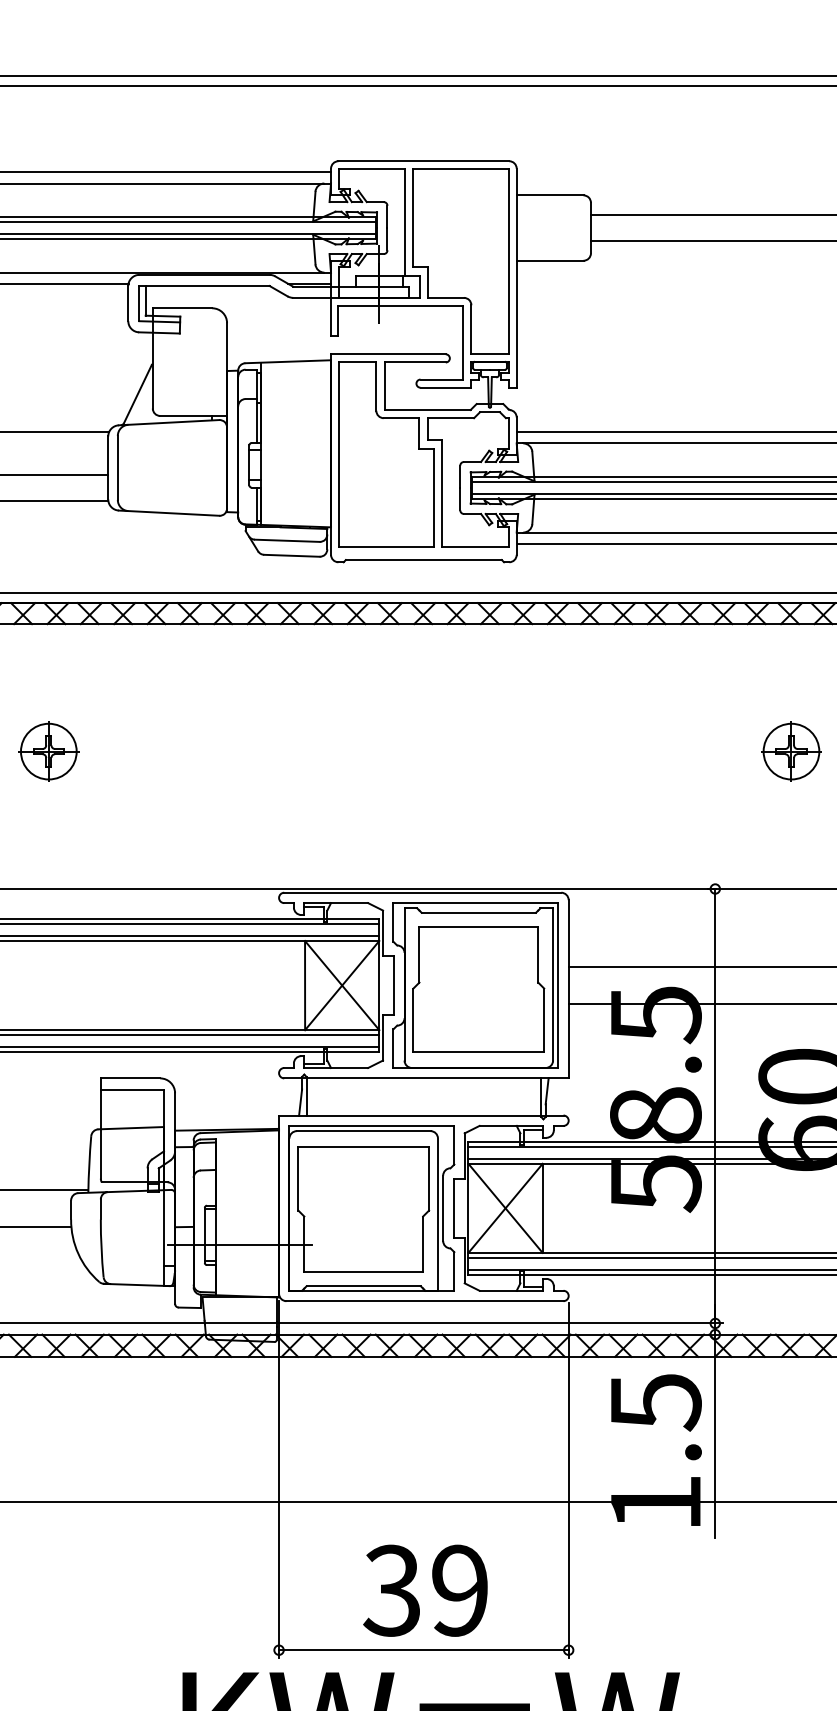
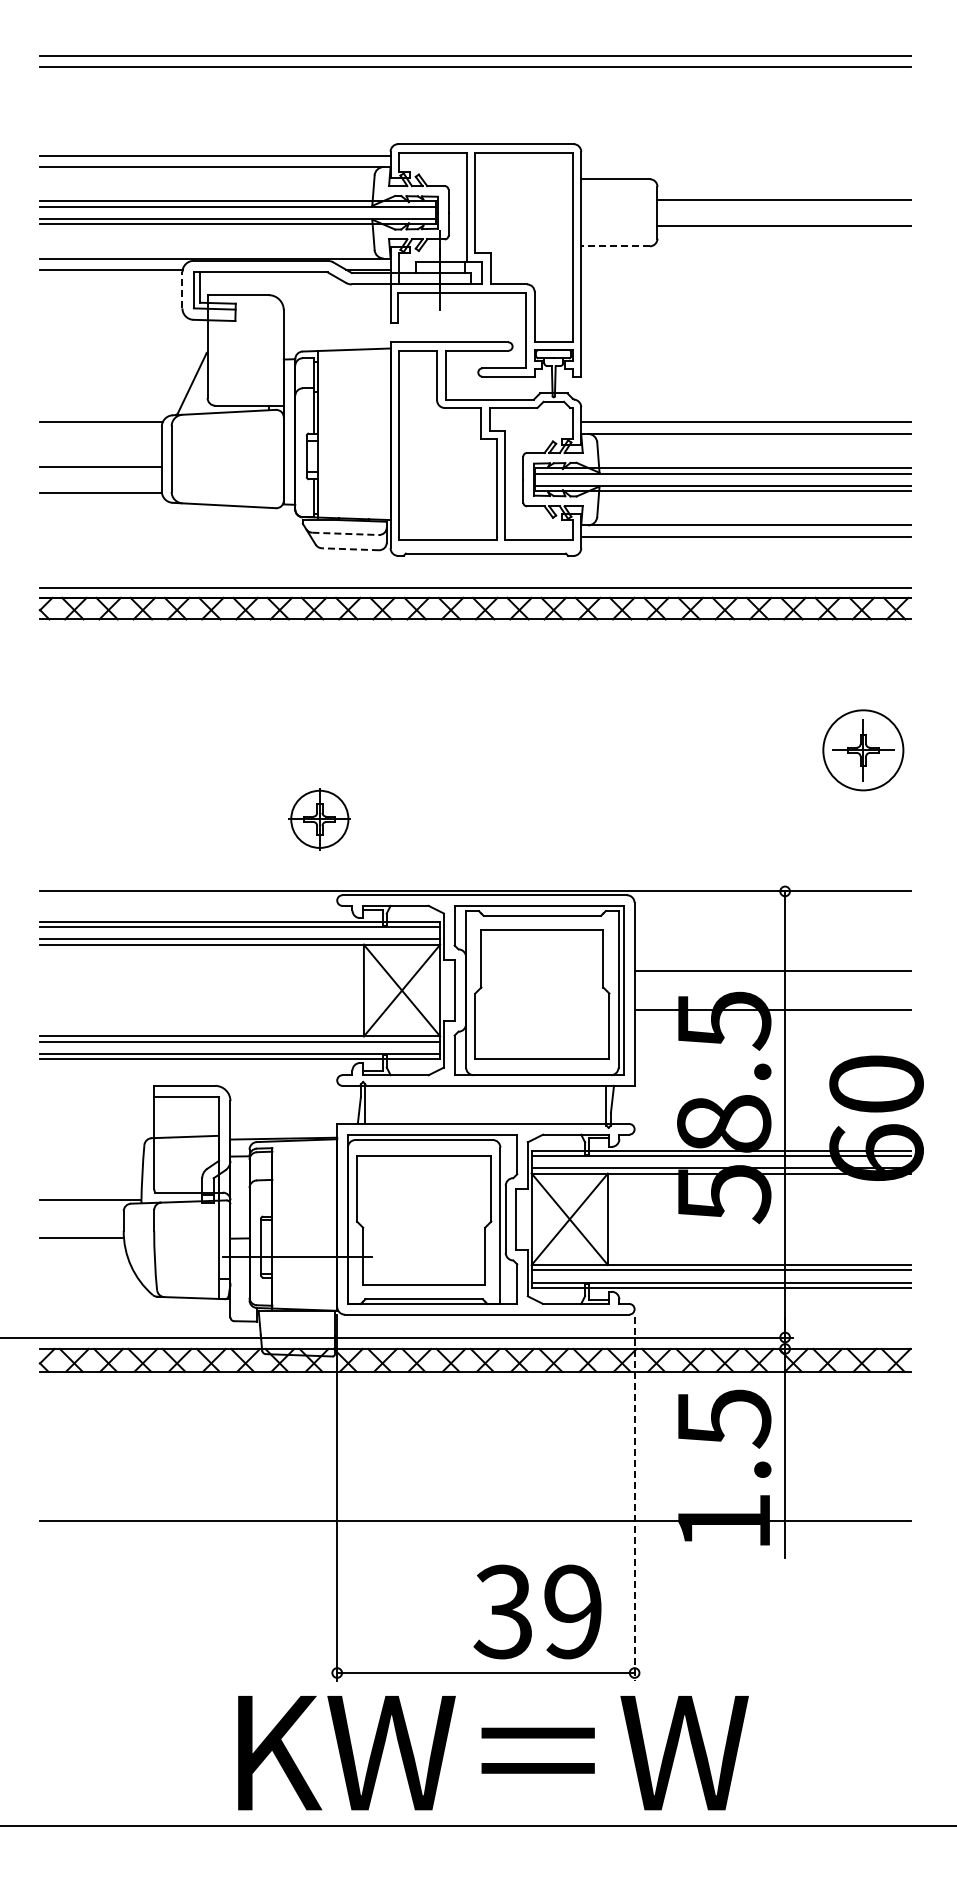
line: (550, 260) -> (615, 246), solid -> dashed
line: (128, 302) -> (182, 289), solid -> dashed
line: (288, 540) -> (346, 533), solid -> dashed
line: (291, 556) -> (349, 549), solid -> dashed
circle: (790, 750) -> (862, 749), size x1.4
part: (48, 751) -> (319, 819), moved
line: (568, 1480) -> (634, 1498), solid -> dashed
text: (425, 1590) -> (537, 1611), moved

